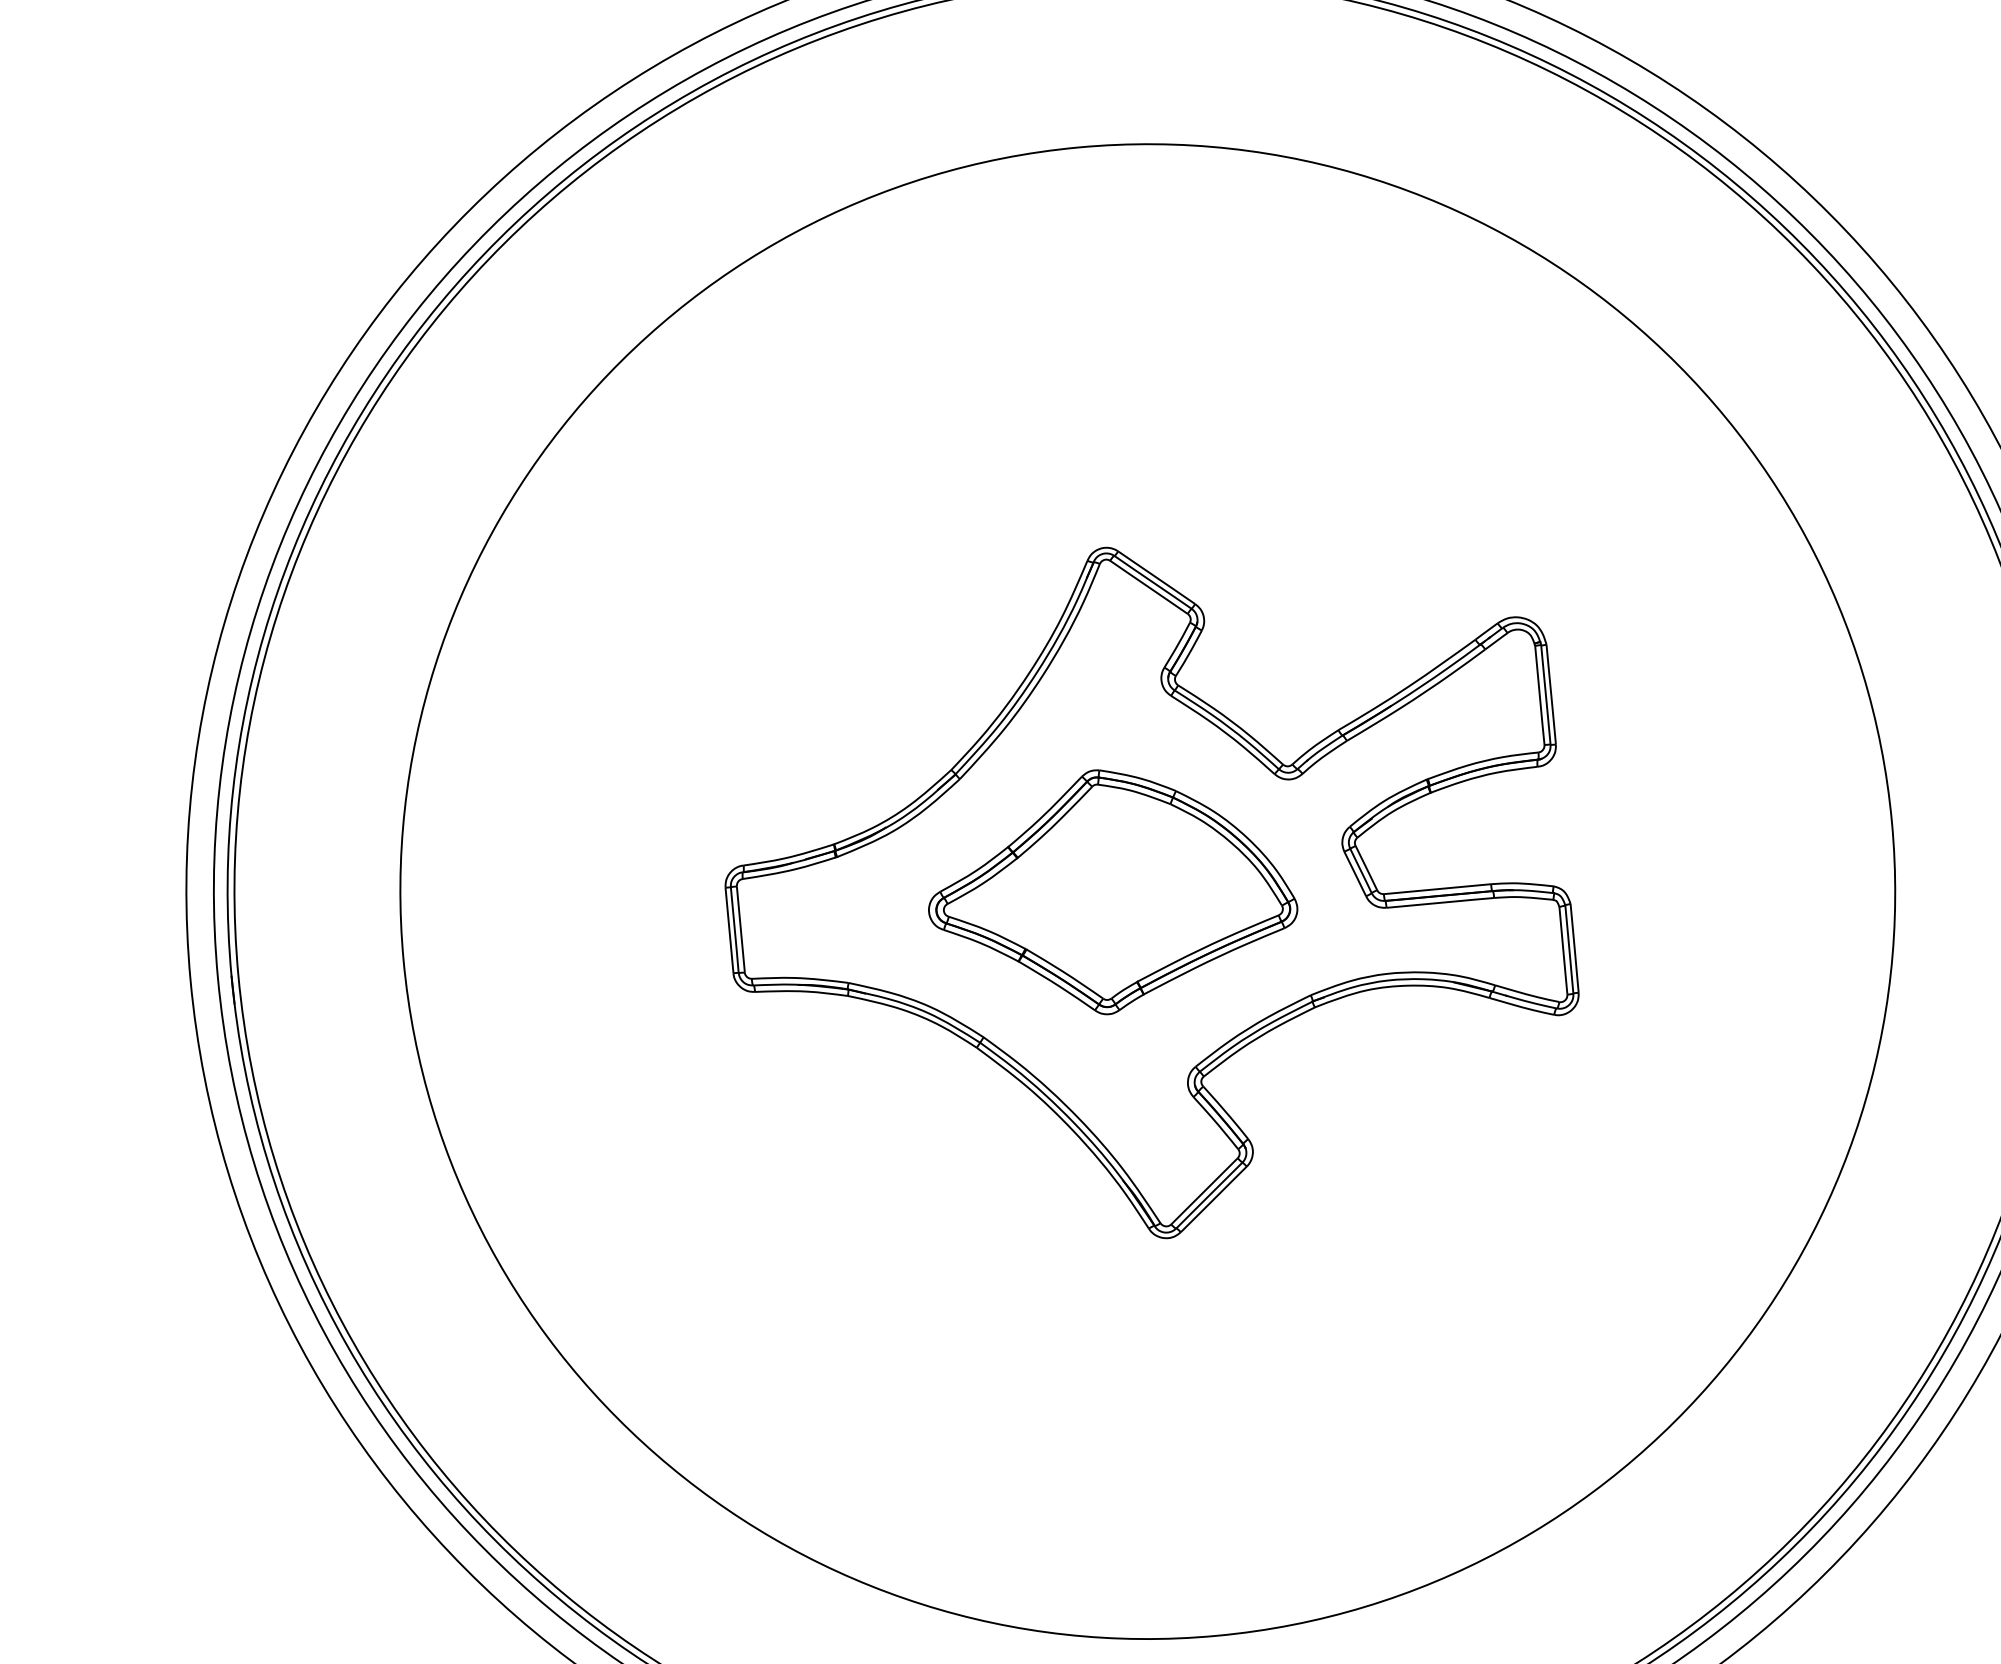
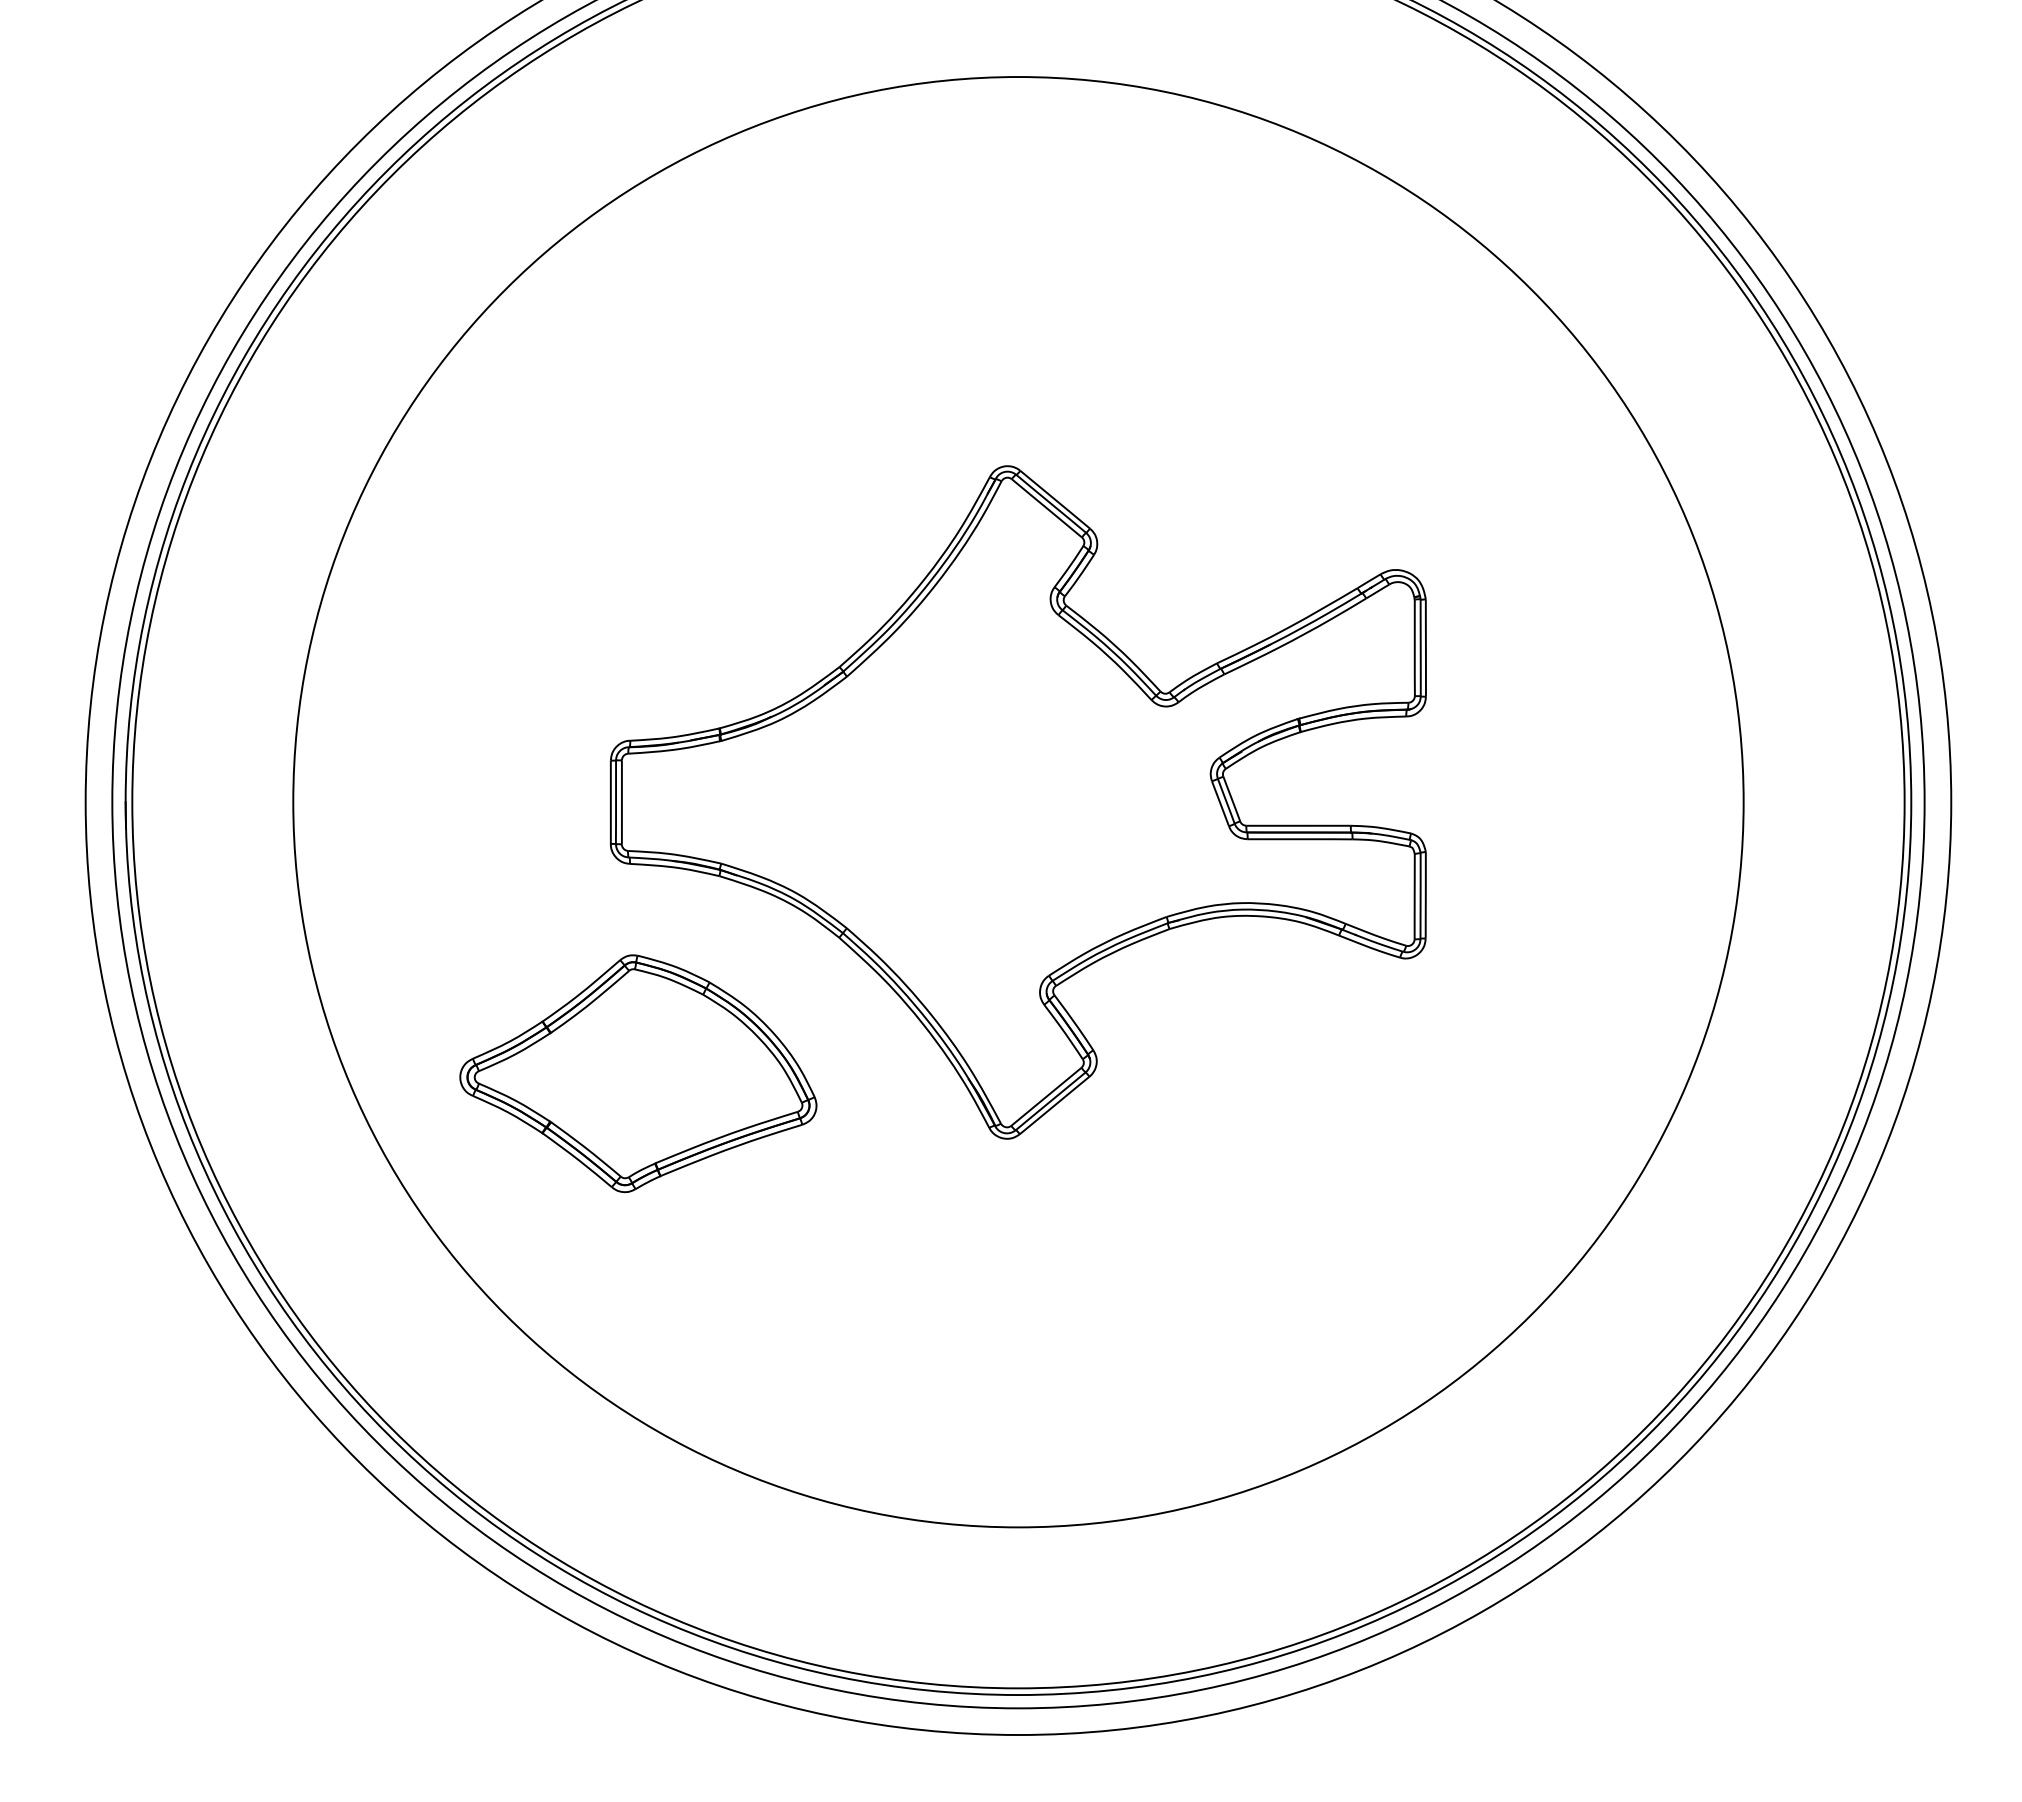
part: (1111, 891) -> (638, 1073), moved

